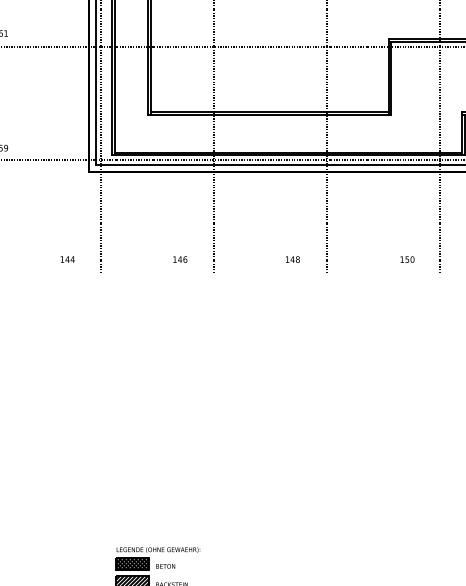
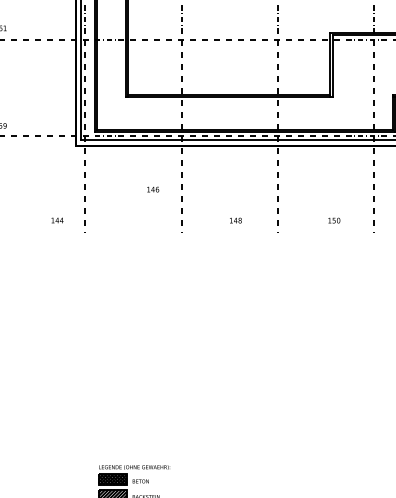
text: (180, 259) -> (153, 189), moved
text: (292, 259) -> (235, 220), moved
text: (407, 259) -> (334, 220), moved

